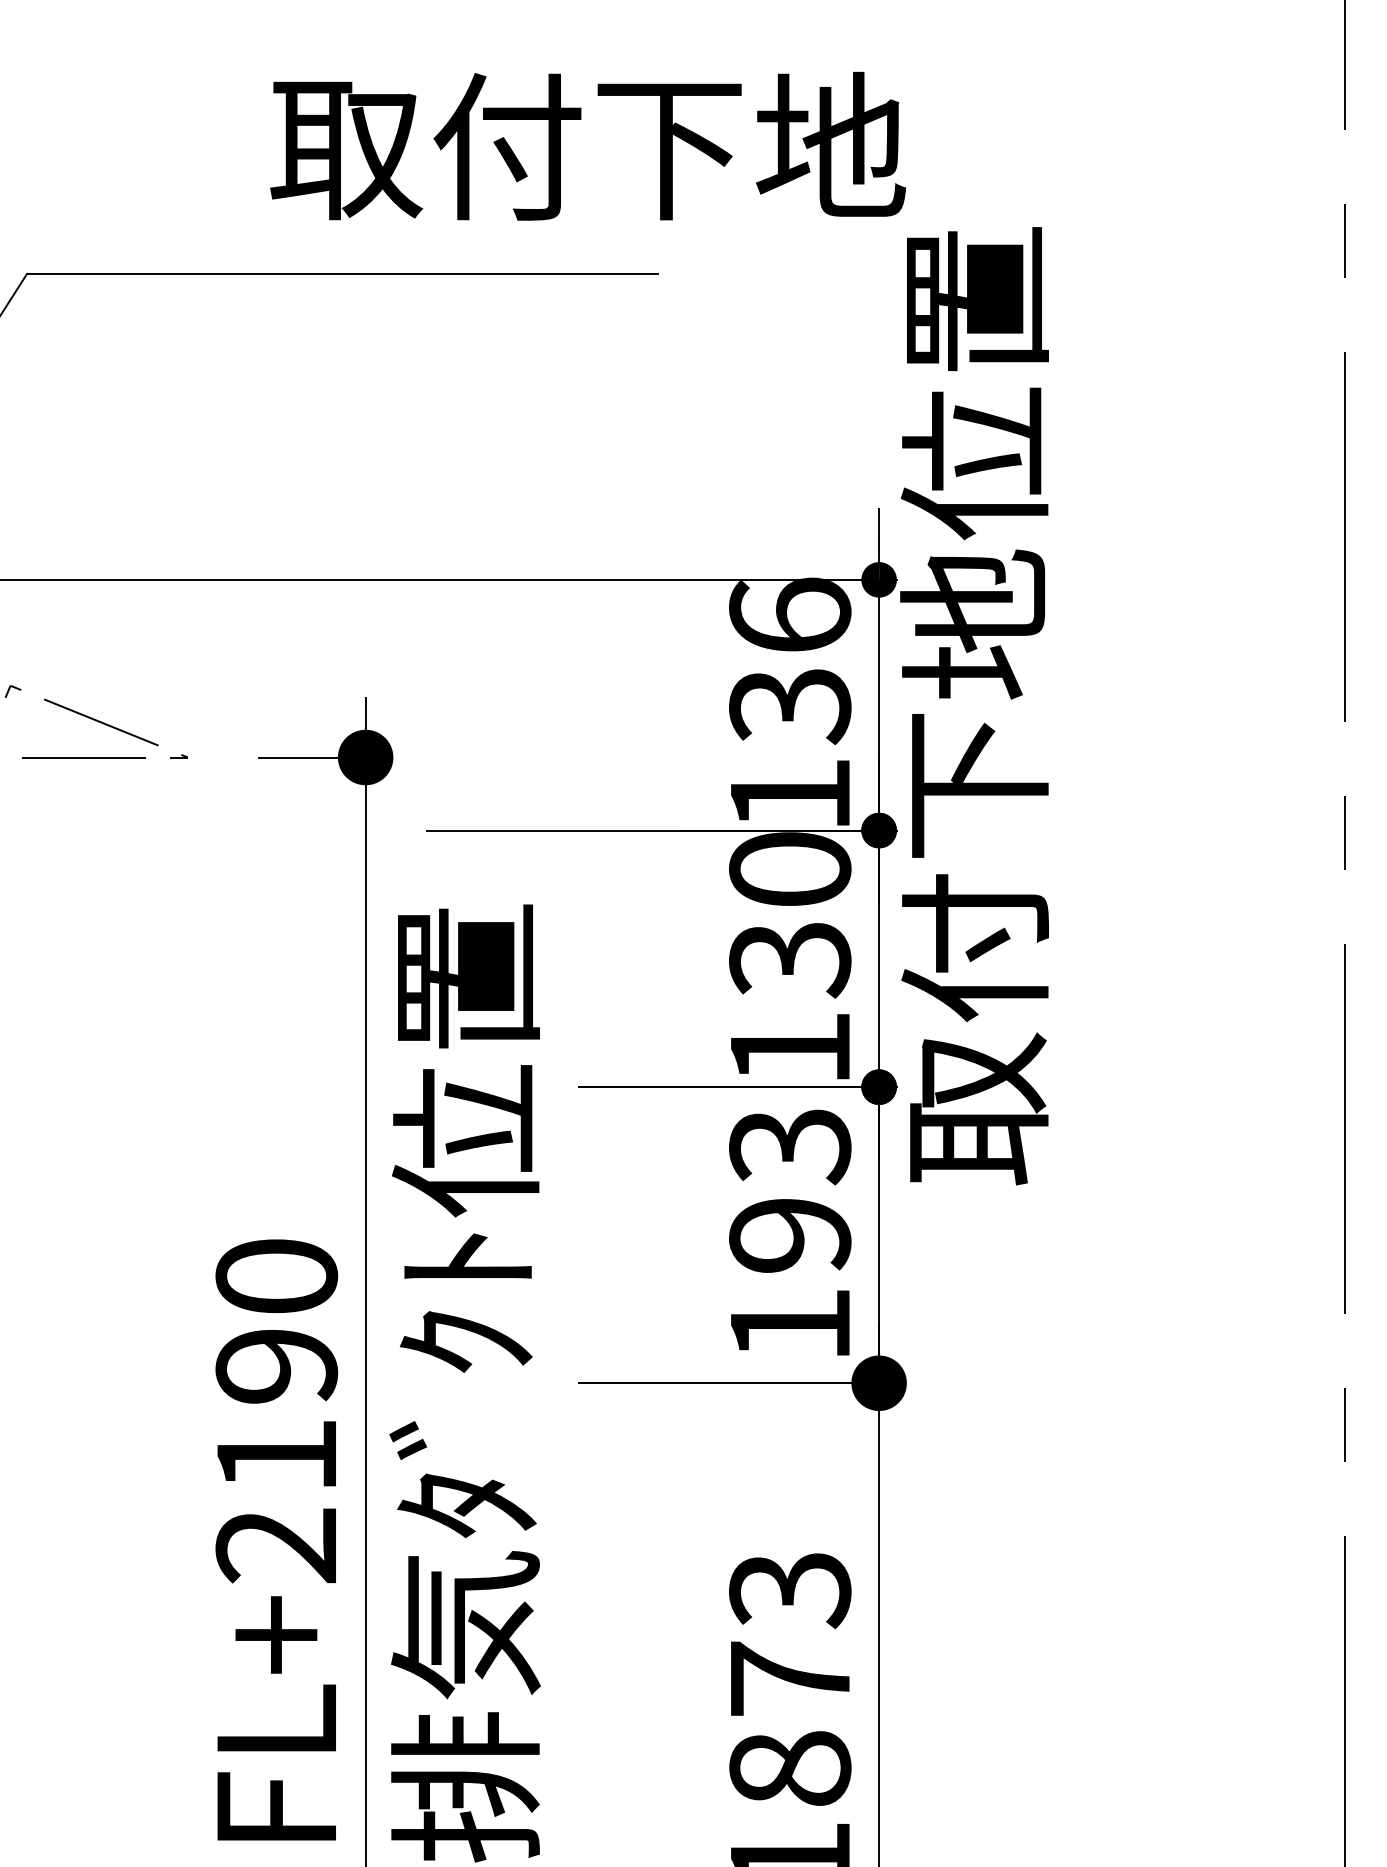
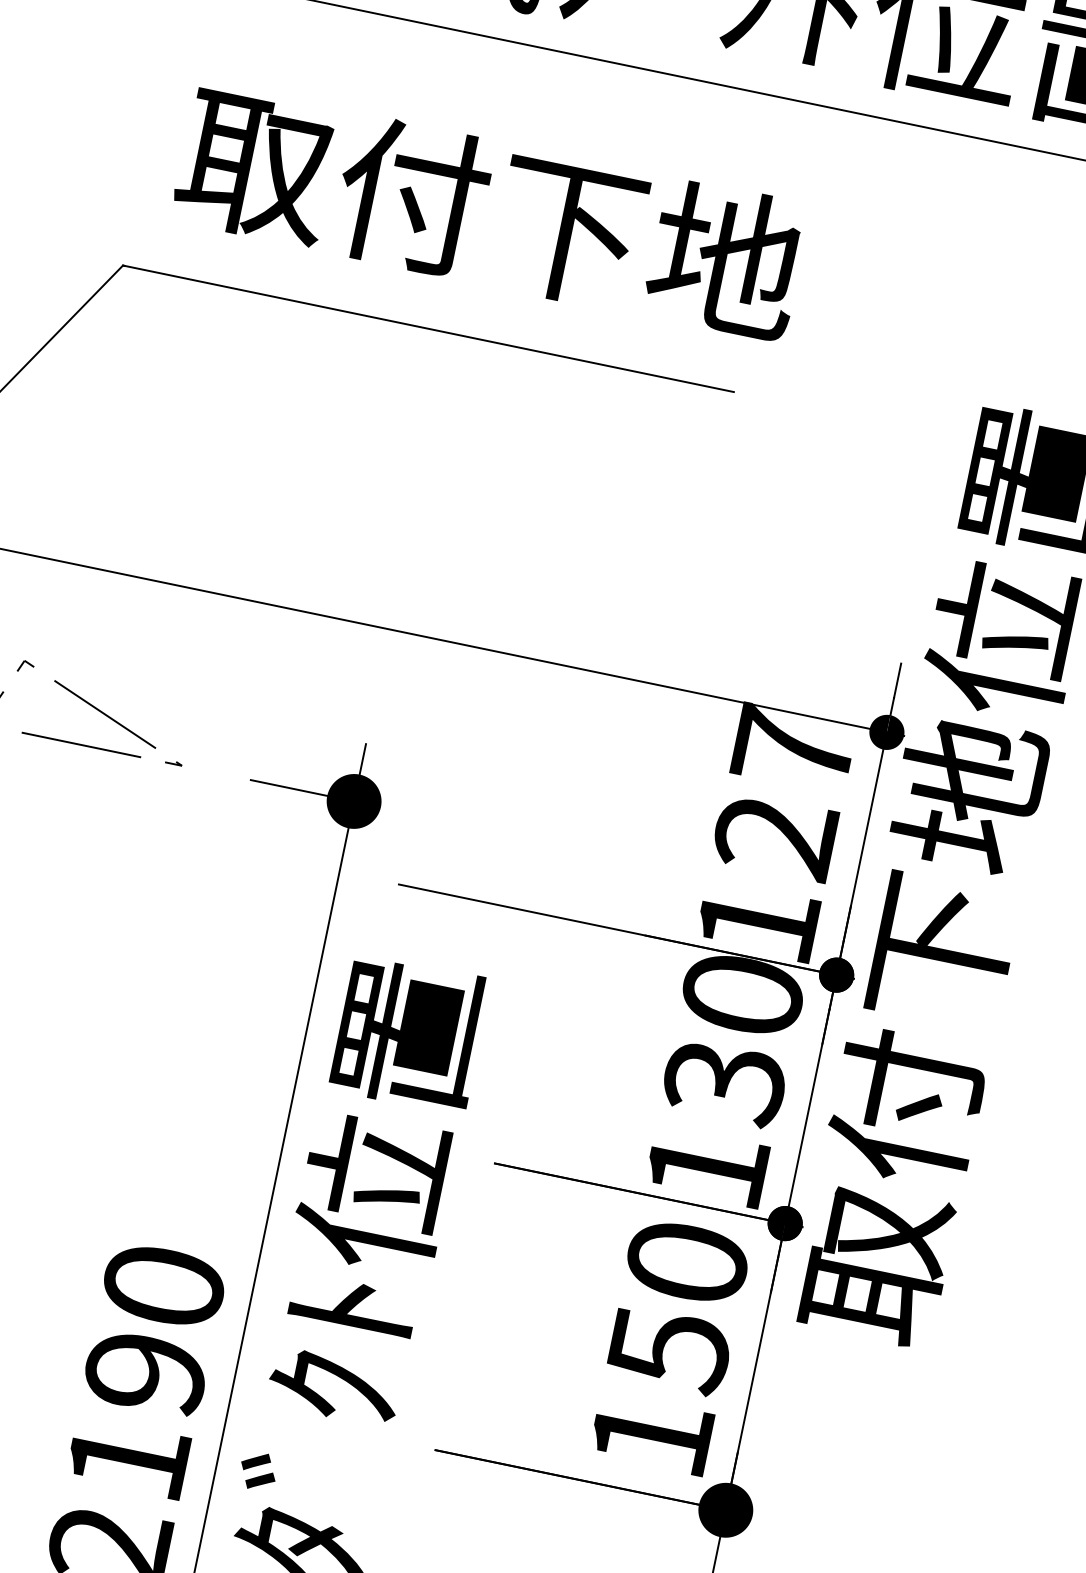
text: (587, 145) -> (490, 211), moved
text: (790, 661) -> (784, 793), 136 -> 127
text: (790, 1191) -> (678, 1306), 193 -> 150

